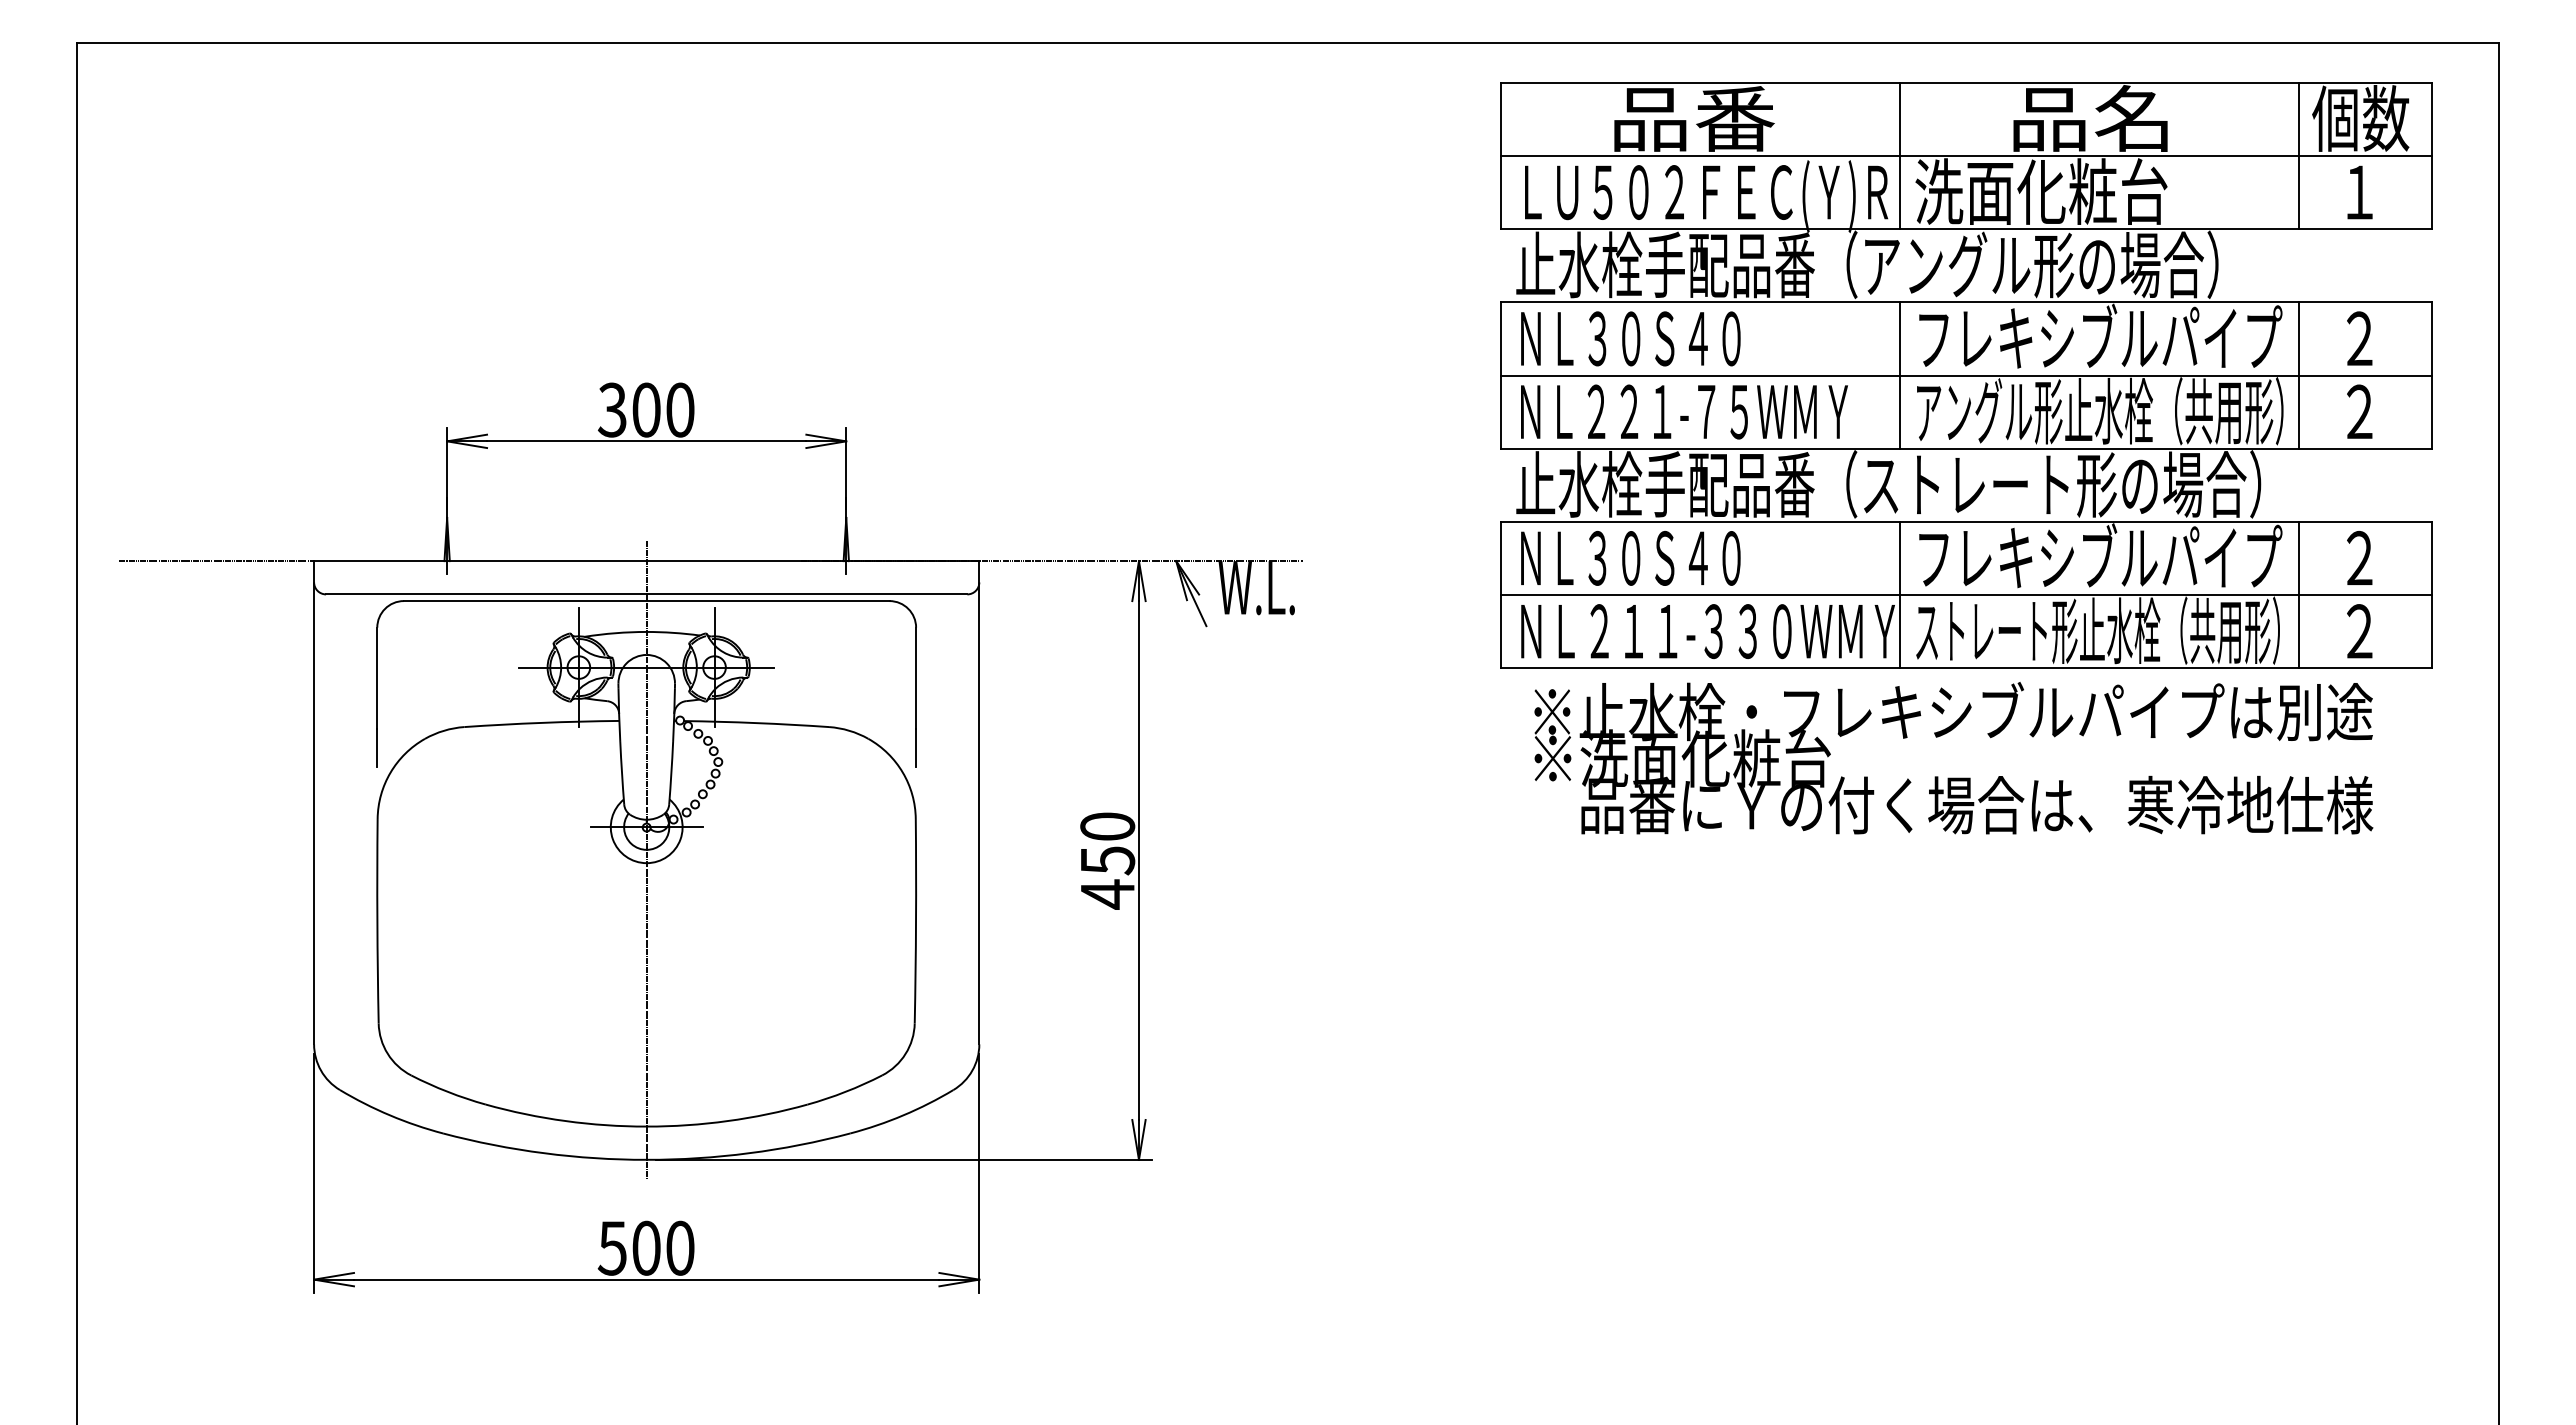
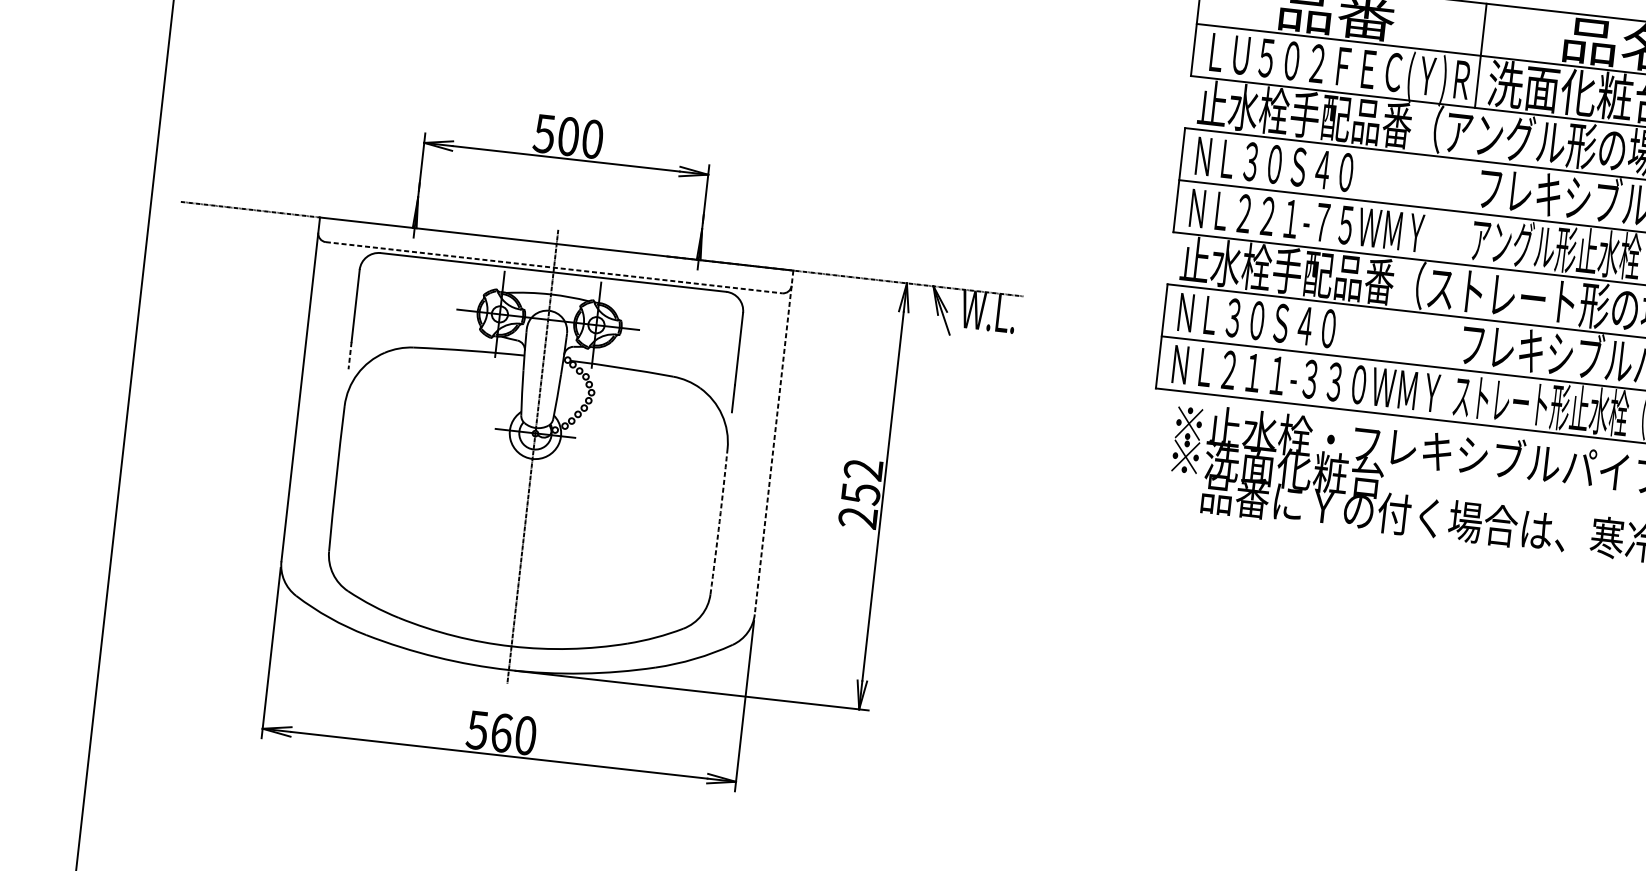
line: (1900, 375) -> (1463, 212), removed
text: (611, 409) -> (543, 133), 300 -> 500
line: (646, 594) -> (553, 267), solid -> dashed
line: (1900, 594) -> (1446, 367), removed
line: (377, 748) -> (350, 355), solid -> dashed
line: (979, 802) -> (774, 442), solid -> dashed
text: (1107, 860) -> (860, 493), 450 -> 252
arc: (916, 921) -> (719, 521), solid -> dashed
text: (646, 1247) -> (501, 732), 500 -> 560

